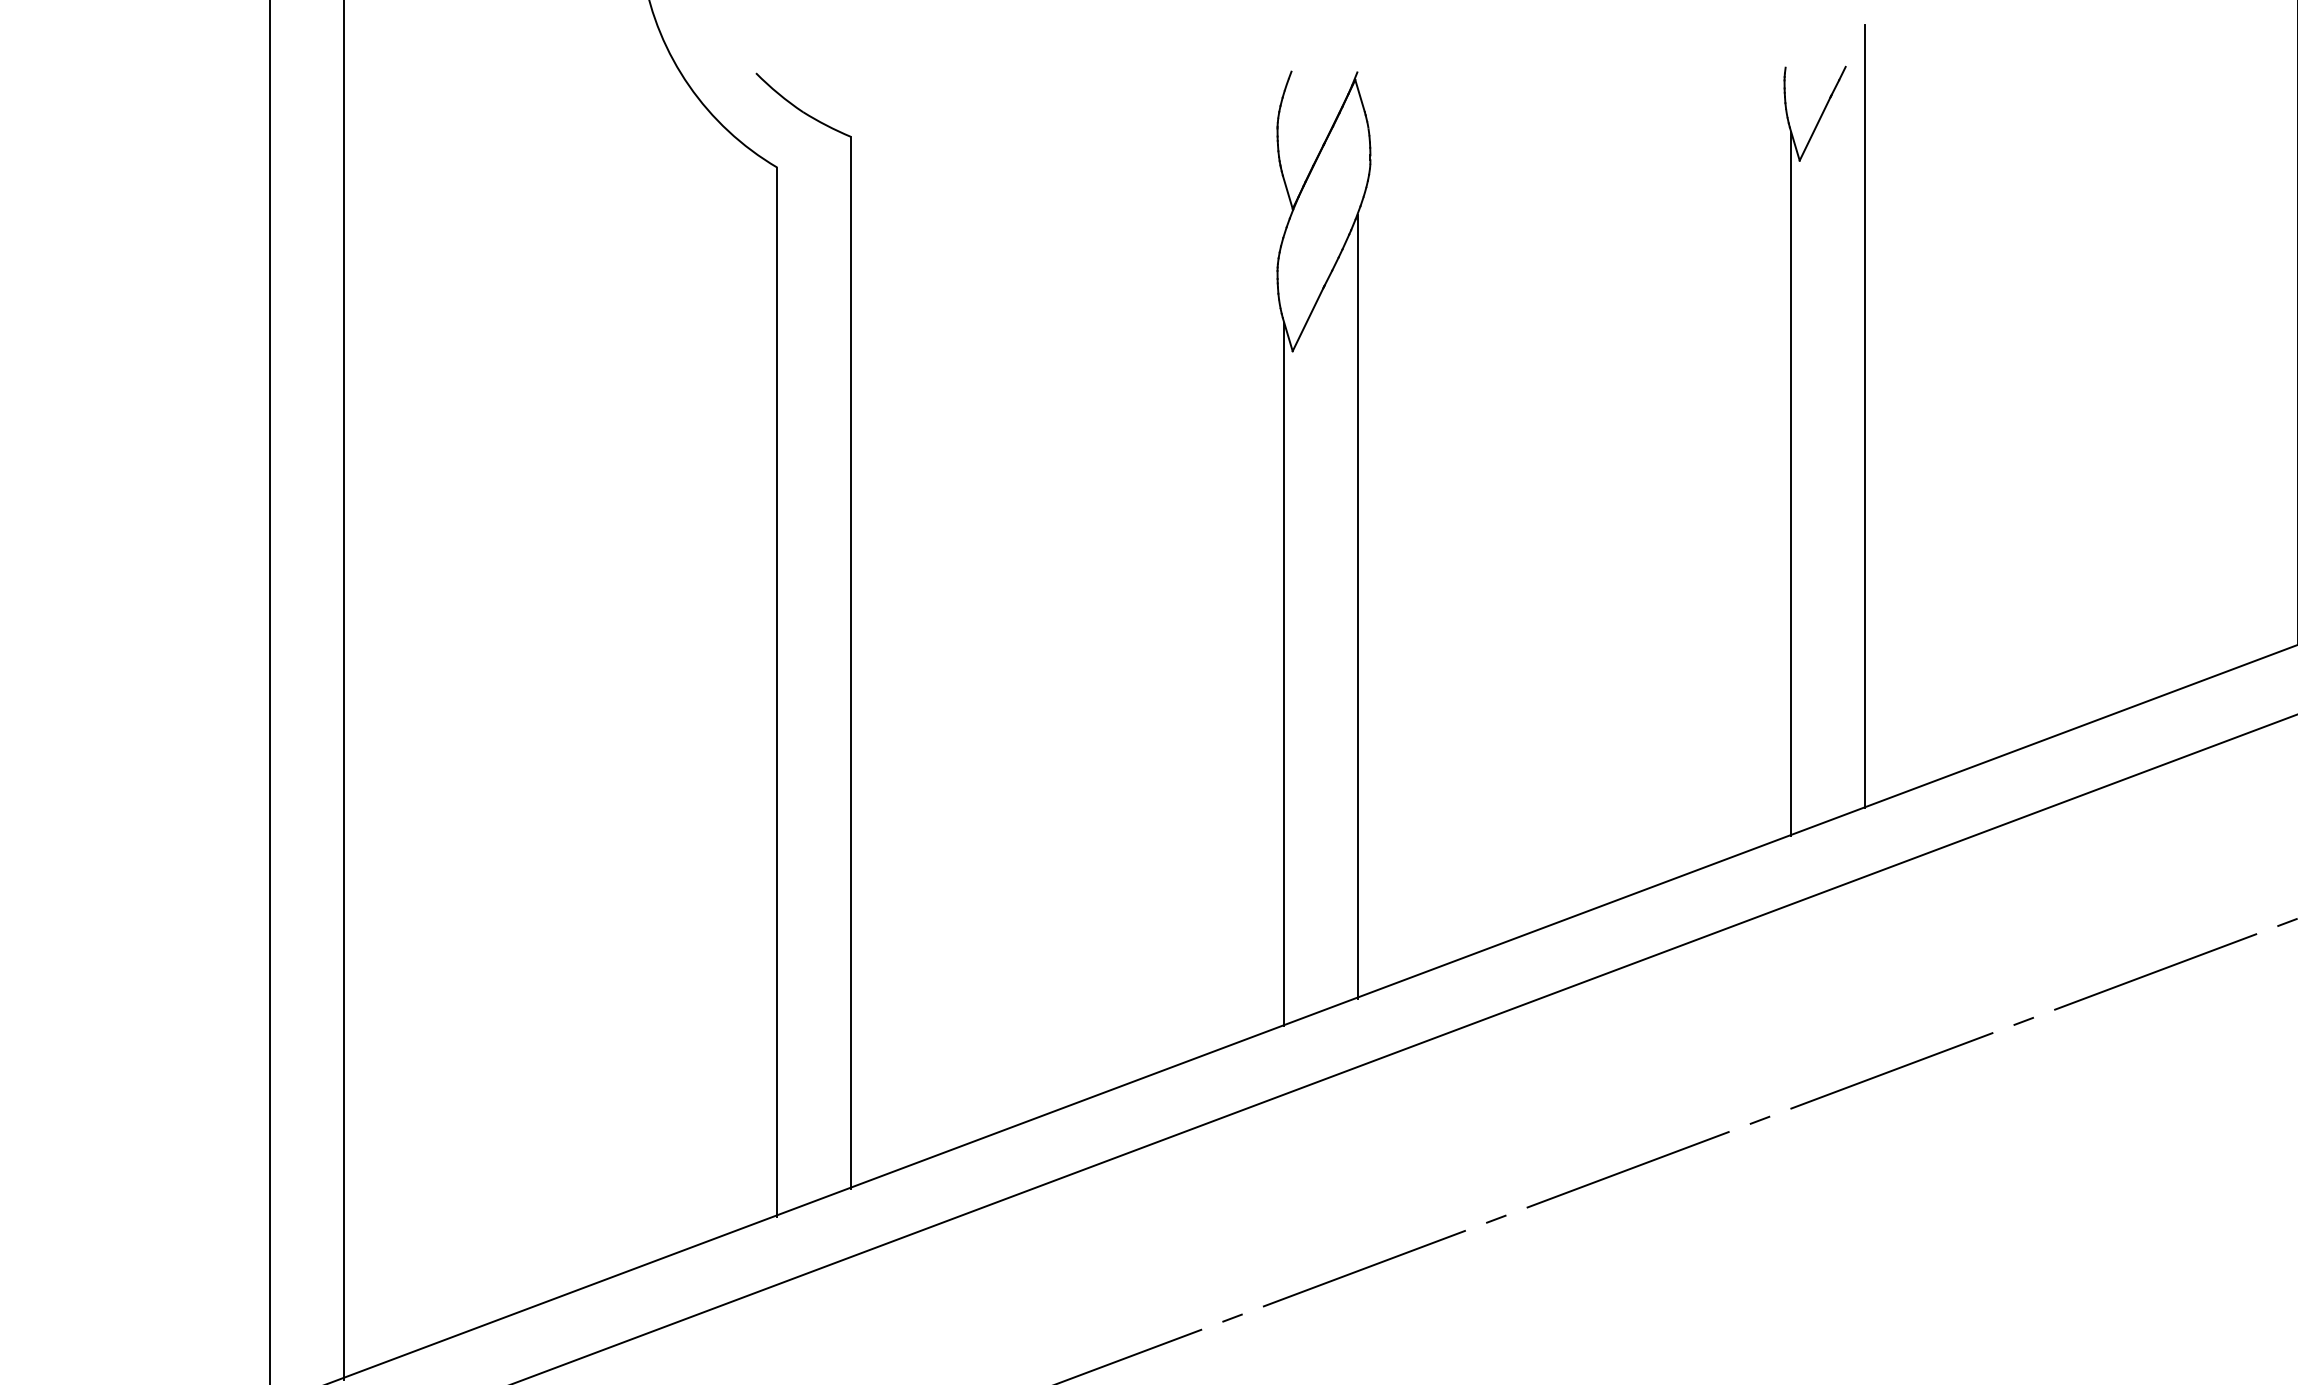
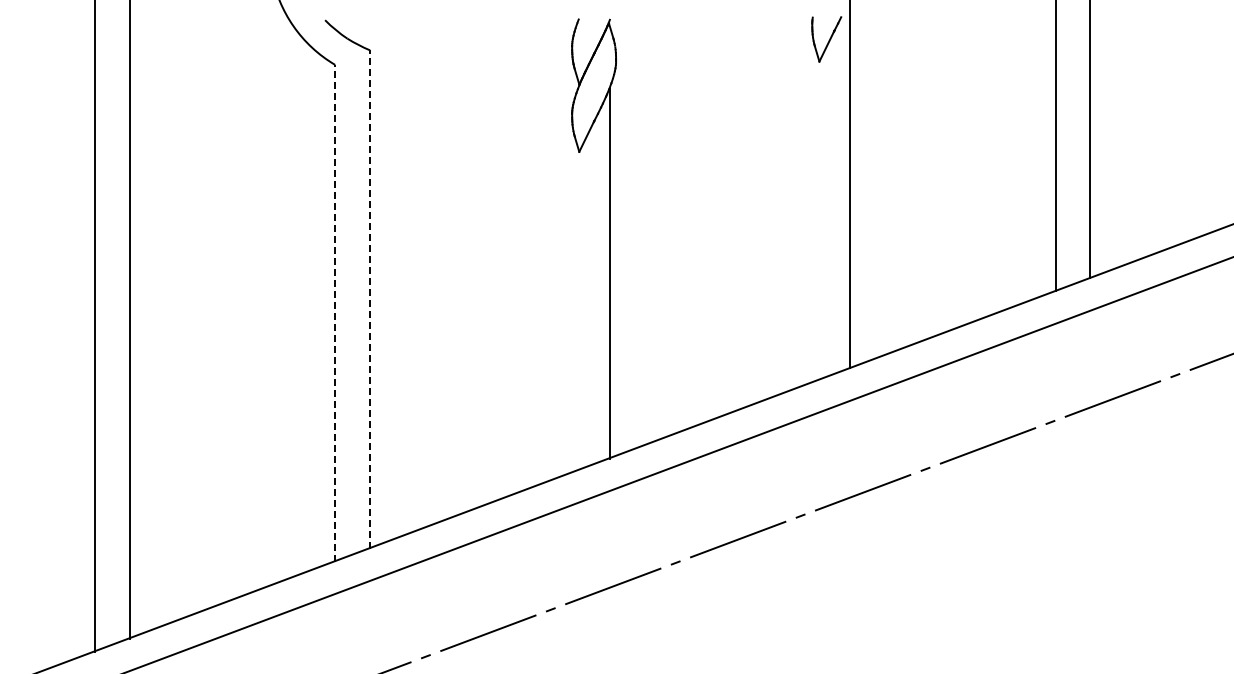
line: (1791, 483) -> (815, 214), removed
line: (851, 662) -> (370, 299), solid -> dashed
line: (1284, 673) -> (575, 304), removed
line: (777, 692) -> (335, 313), solid -> dashed

